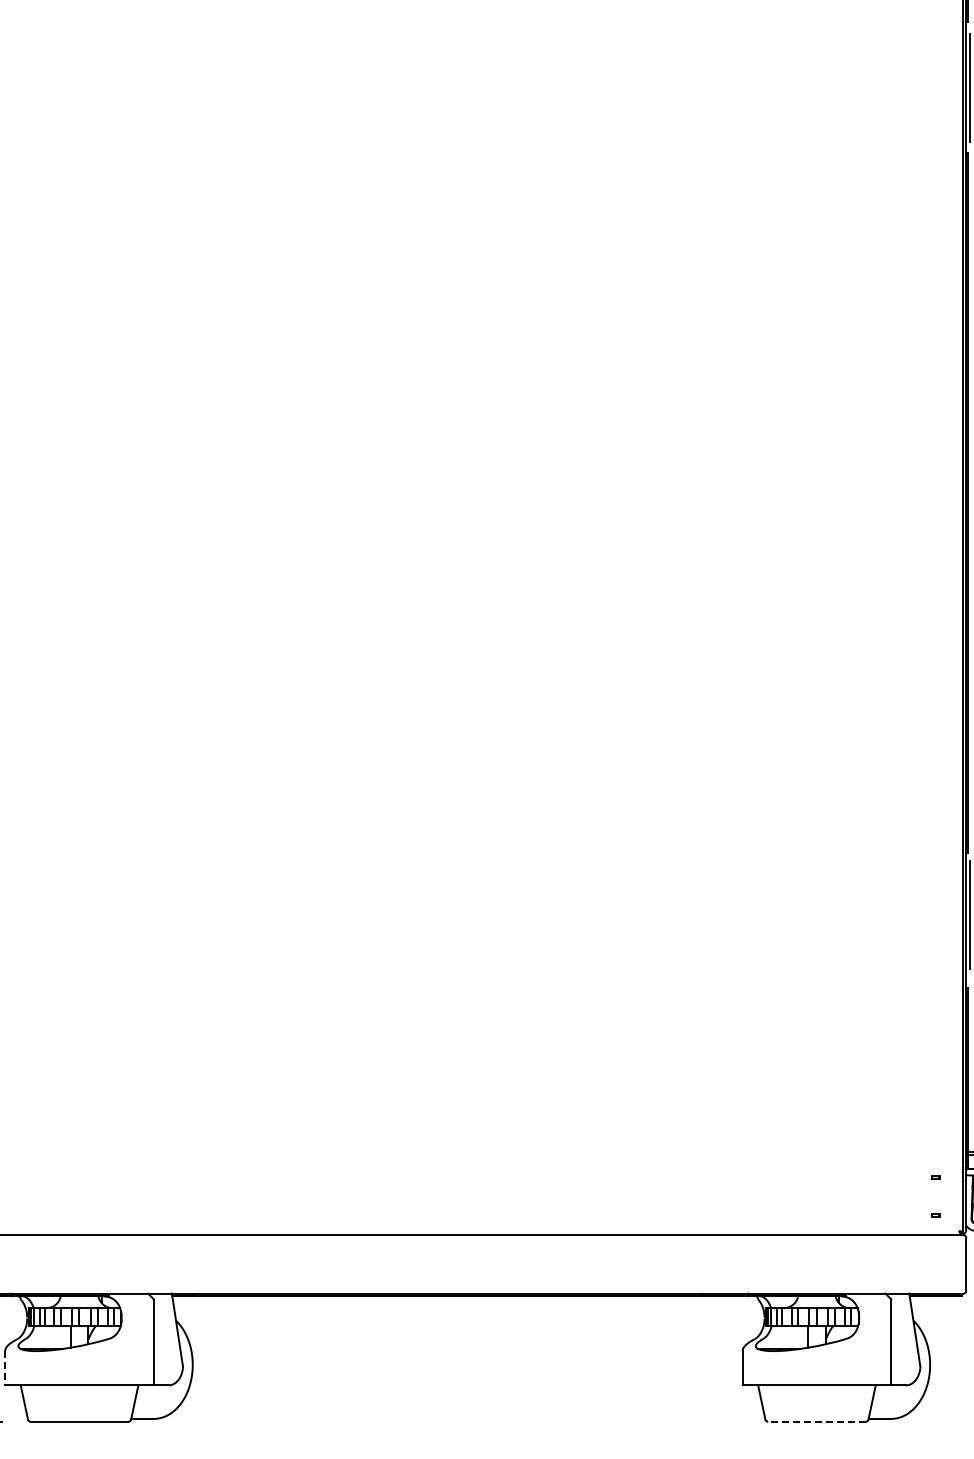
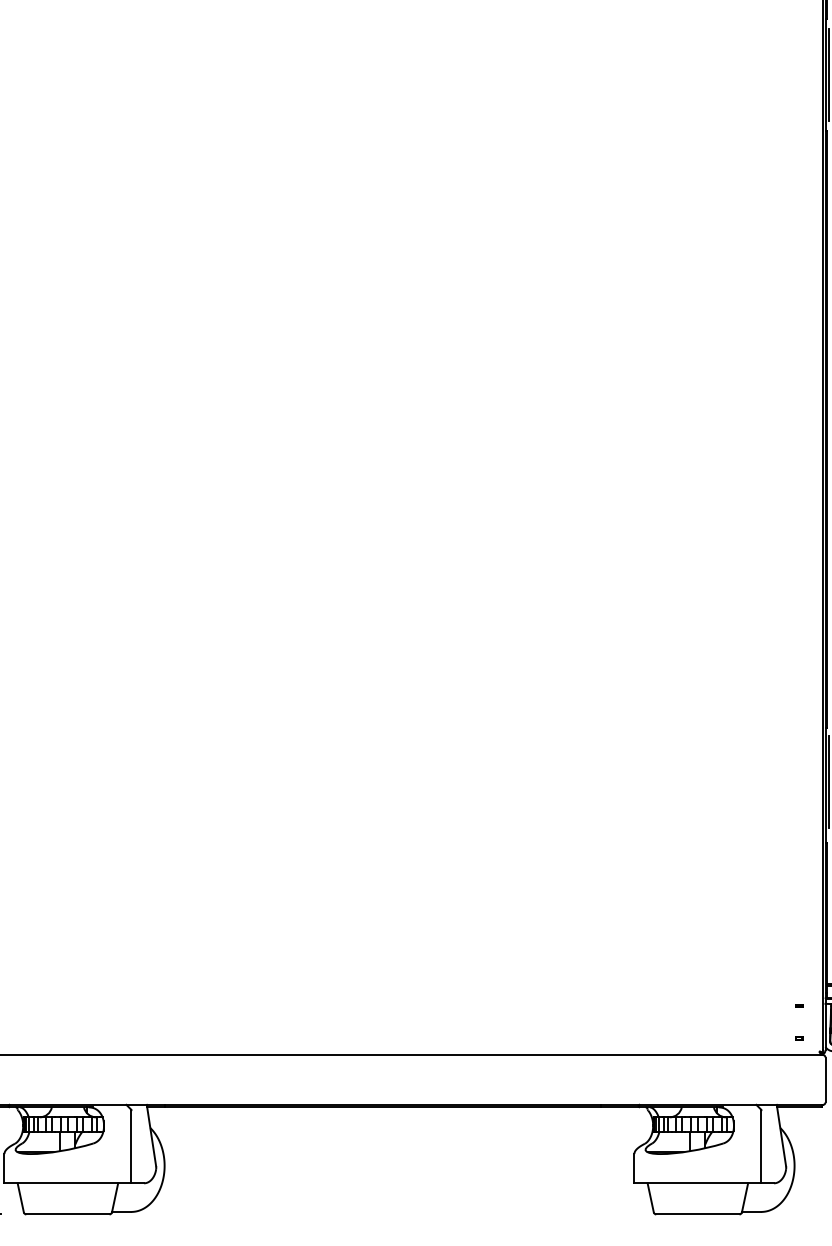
line: (5, 1368) -> (4, 1168), dashed -> solid
line: (816, 1421) -> (697, 1214), dashed -> solid

